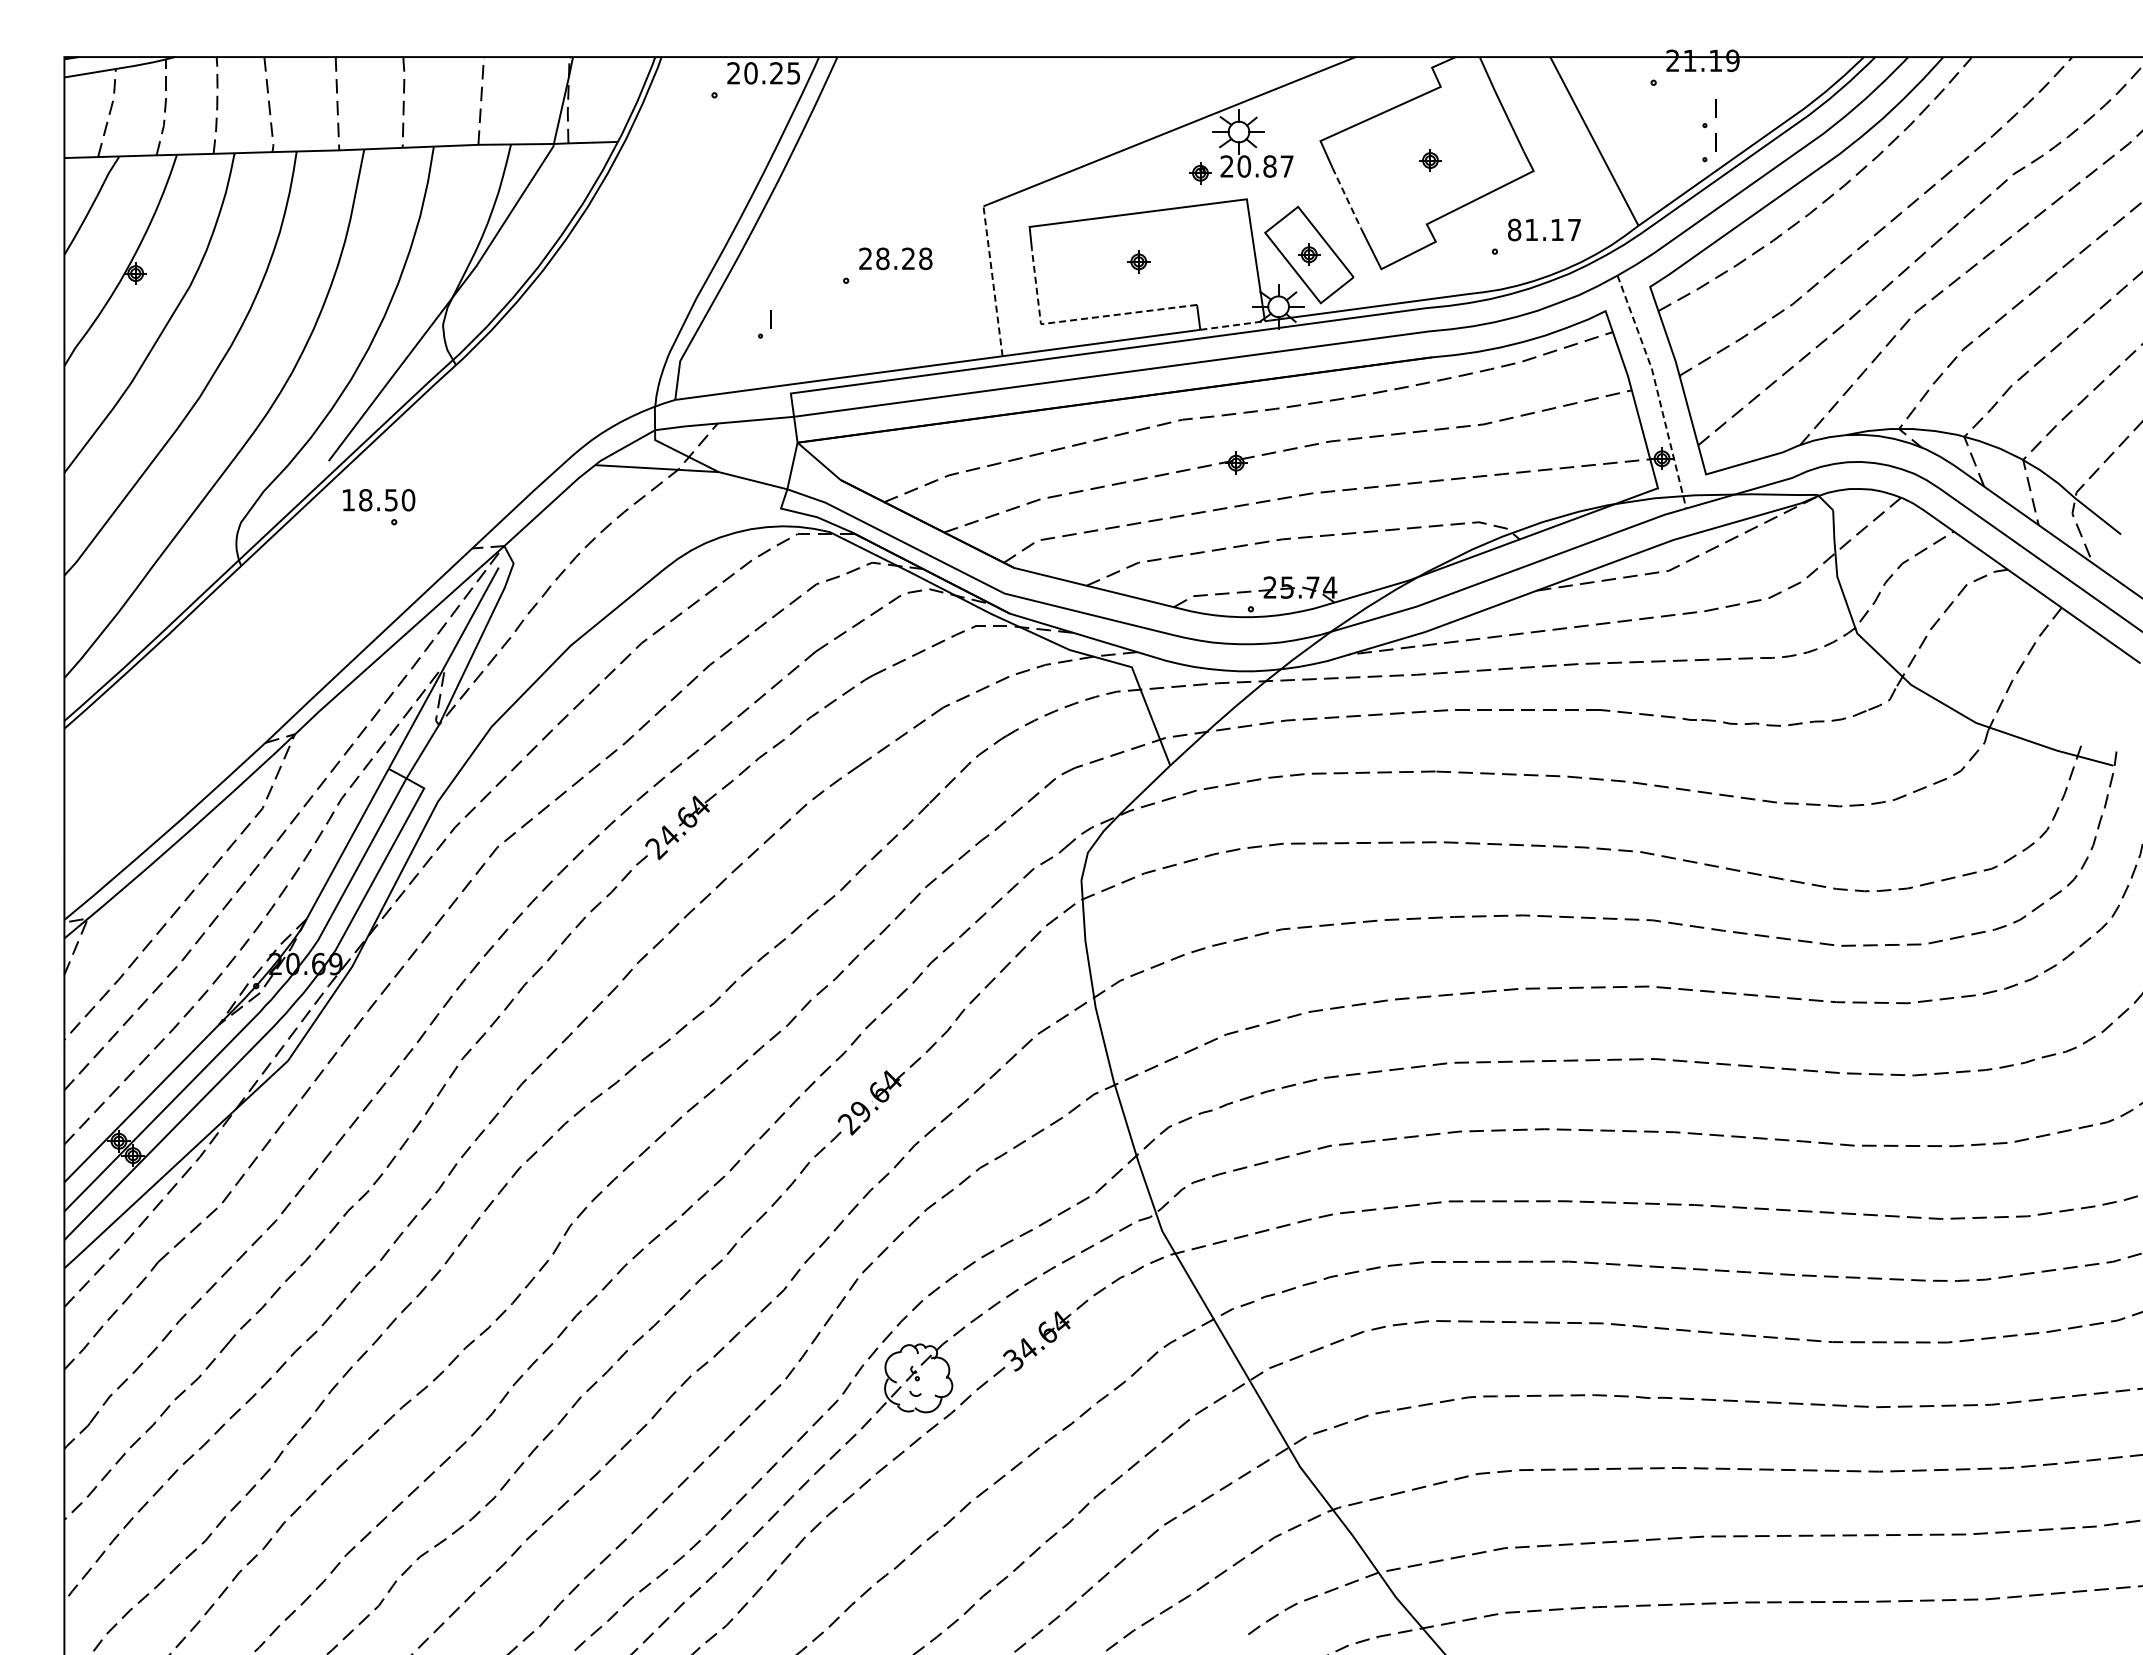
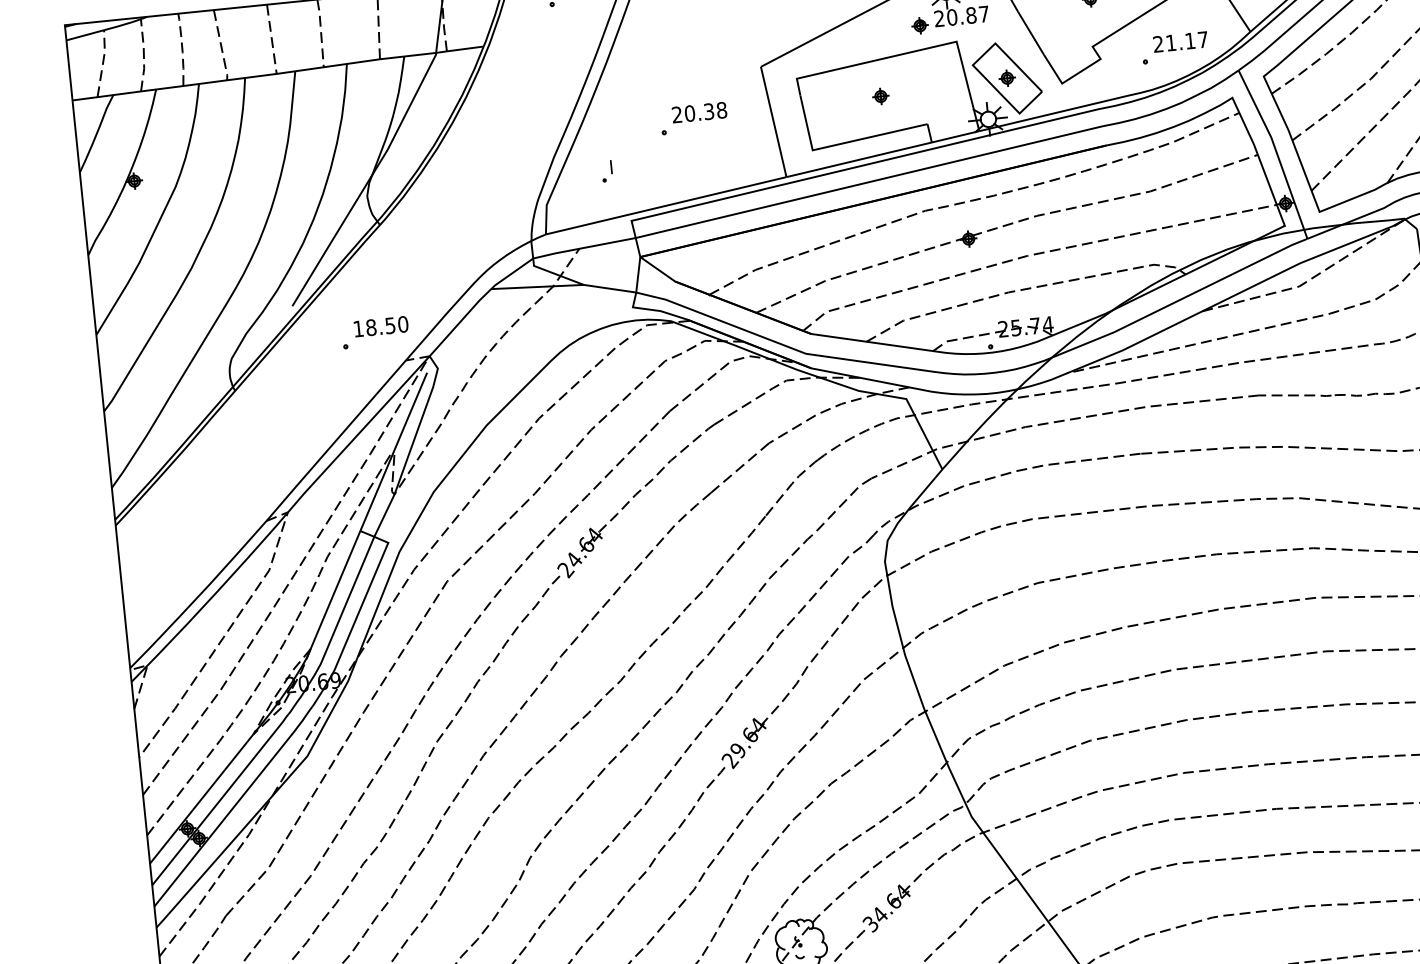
line: (1346, 198) -> (1030, 33), dashed -> solid
text: (1514, 229) -> (1158, 43), 81.17 -> 21.17
text: (895, 259) -> (699, 113), 28.28 -> 20.38
line: (993, 281) -> (774, 122), dashed -> solid
line: (1080, 319) -> (841, 143), dashed -> solid
line: (1232, 325) -> (955, 136), dashed -> solid
line: (1657, 390) -> (1277, 153), dashed -> solid
text: (379, 500) -> (381, 326), moved

